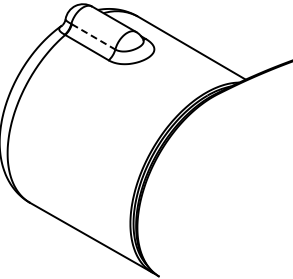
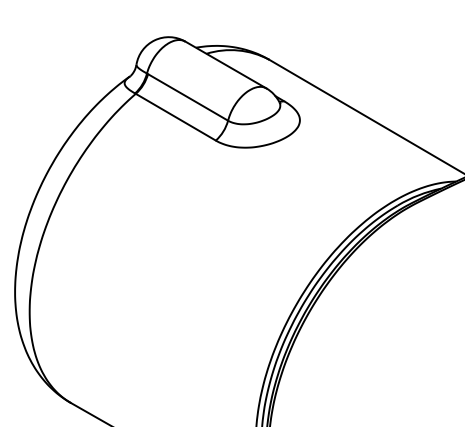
line: (94, 37) -> (189, 98), dashed -> solid

